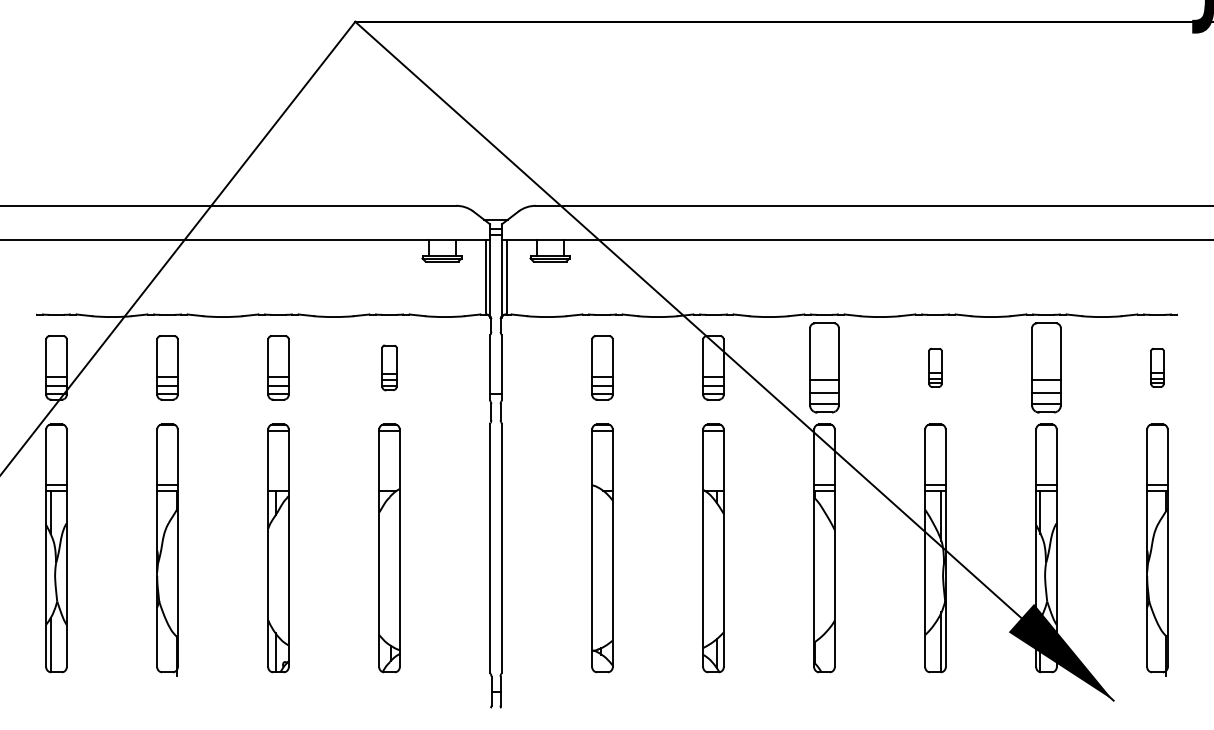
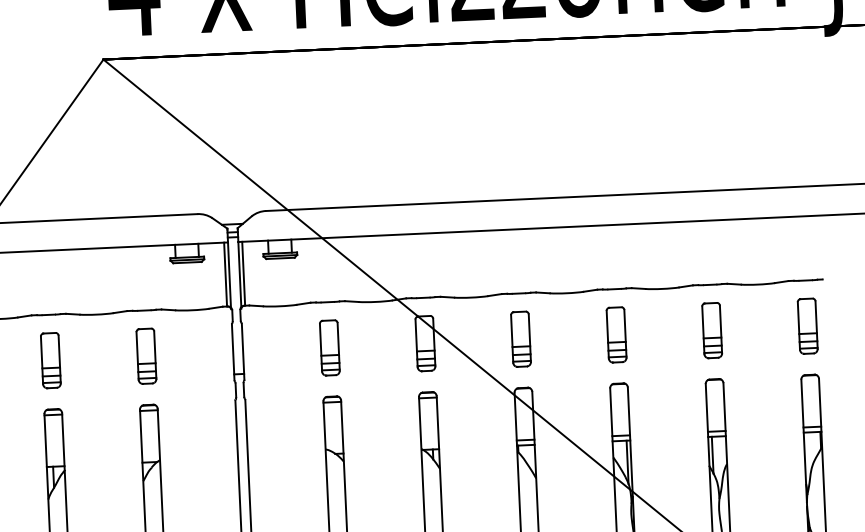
part: (389, 367) -> (146, 355), size x1.43
part: (824, 367) -> (521, 338), size x0.71
part: (935, 367) -> (616, 334), size x1.67
part: (1046, 367) -> (712, 330), size x0.71
part: (1157, 367) -> (807, 325), size x1.67

